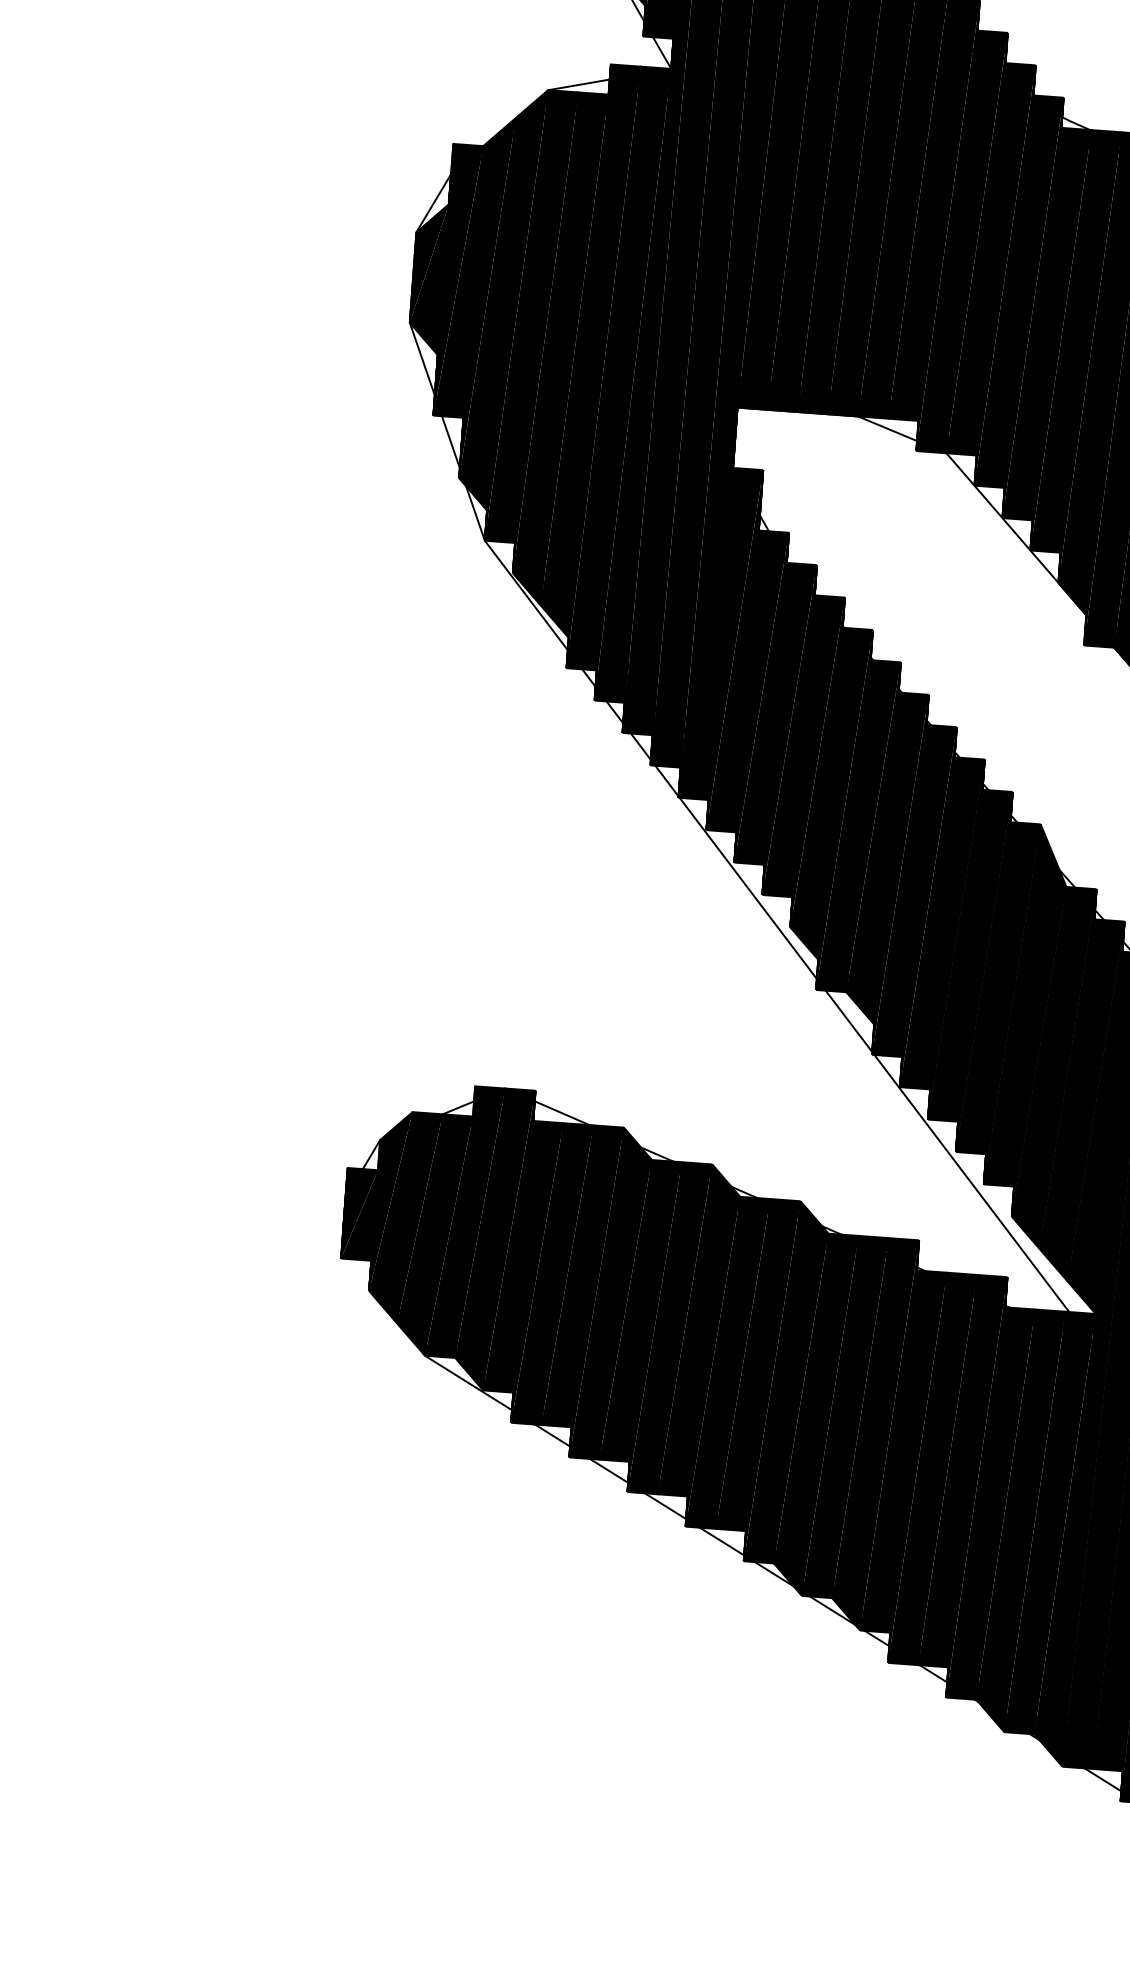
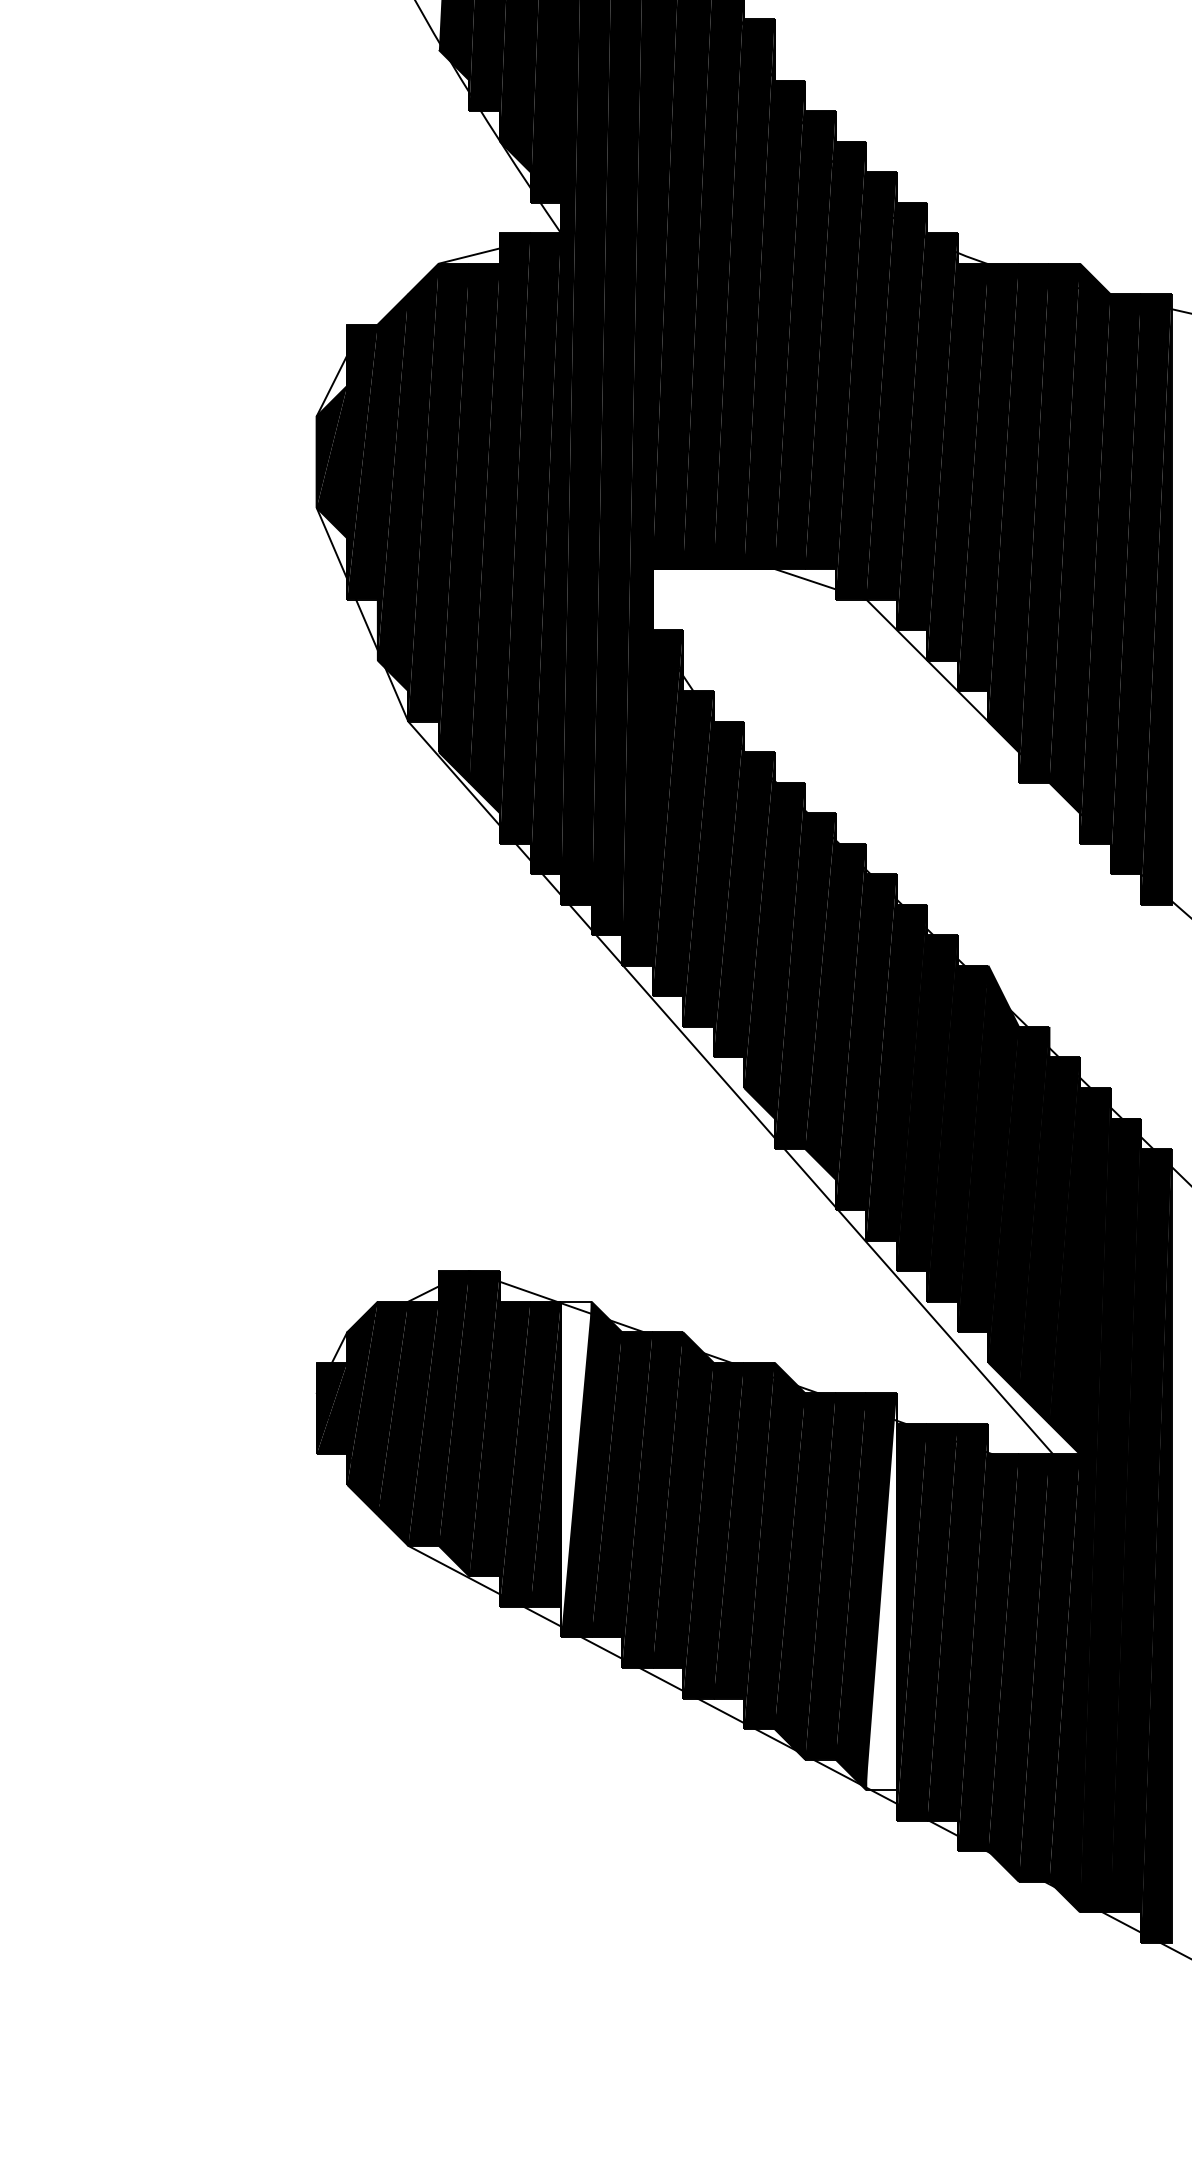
fill: (596, 1292) -> (576, 1469), removed
fill: (889, 1435) -> (881, 1591), removed

